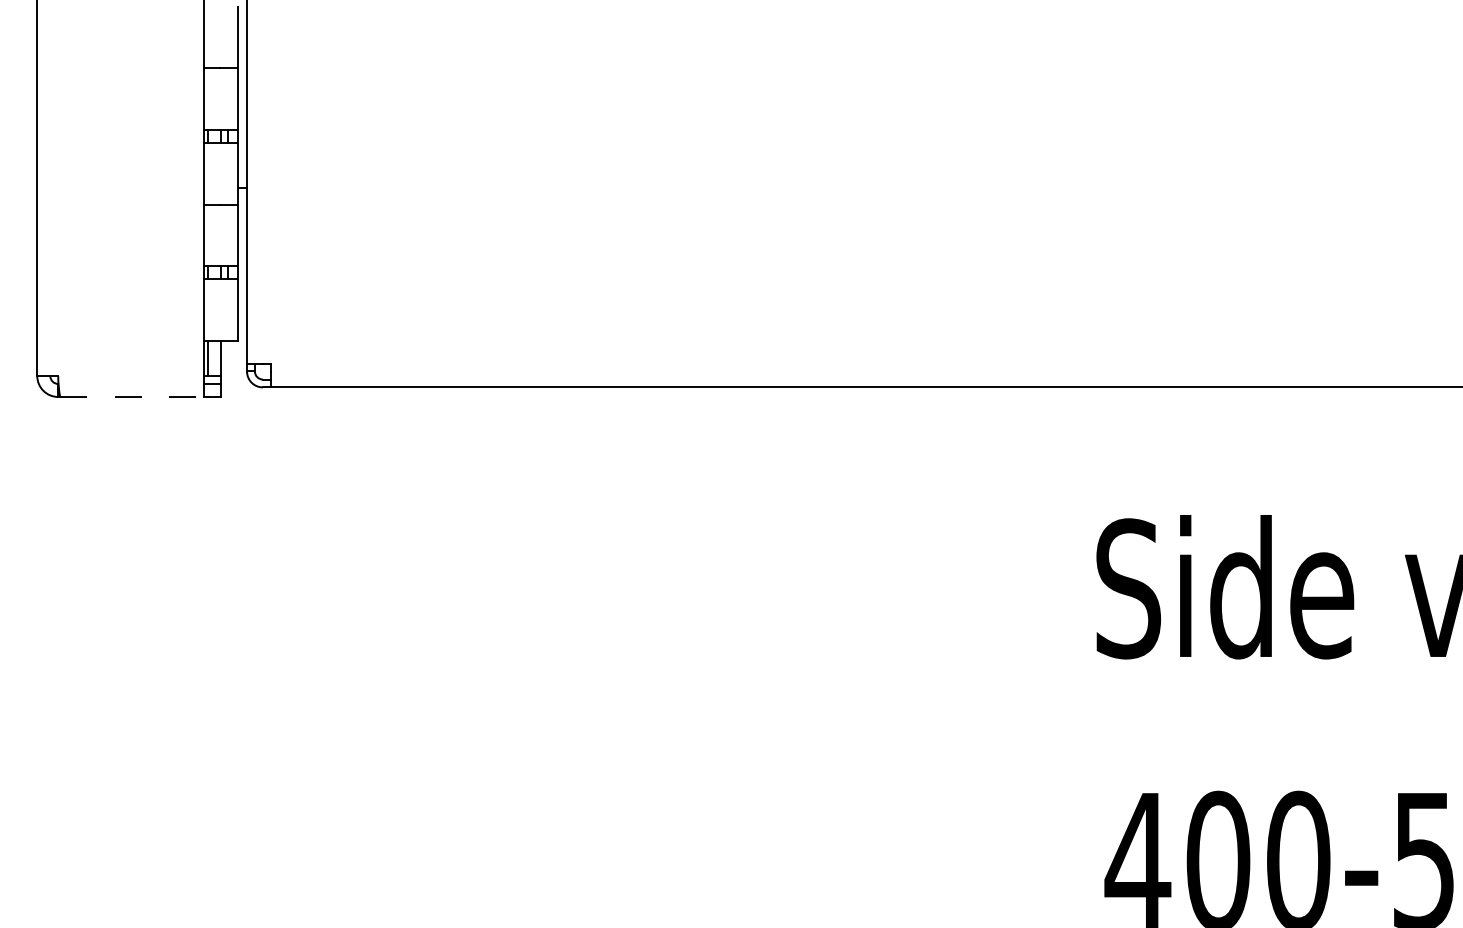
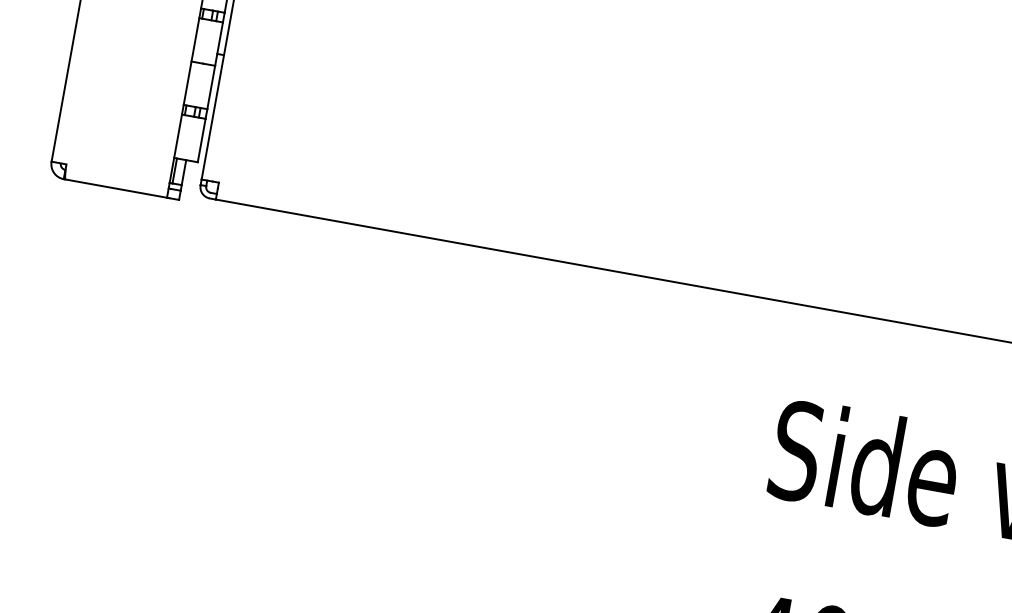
line: (132, 396) -> (116, 188), dashed -> solid

